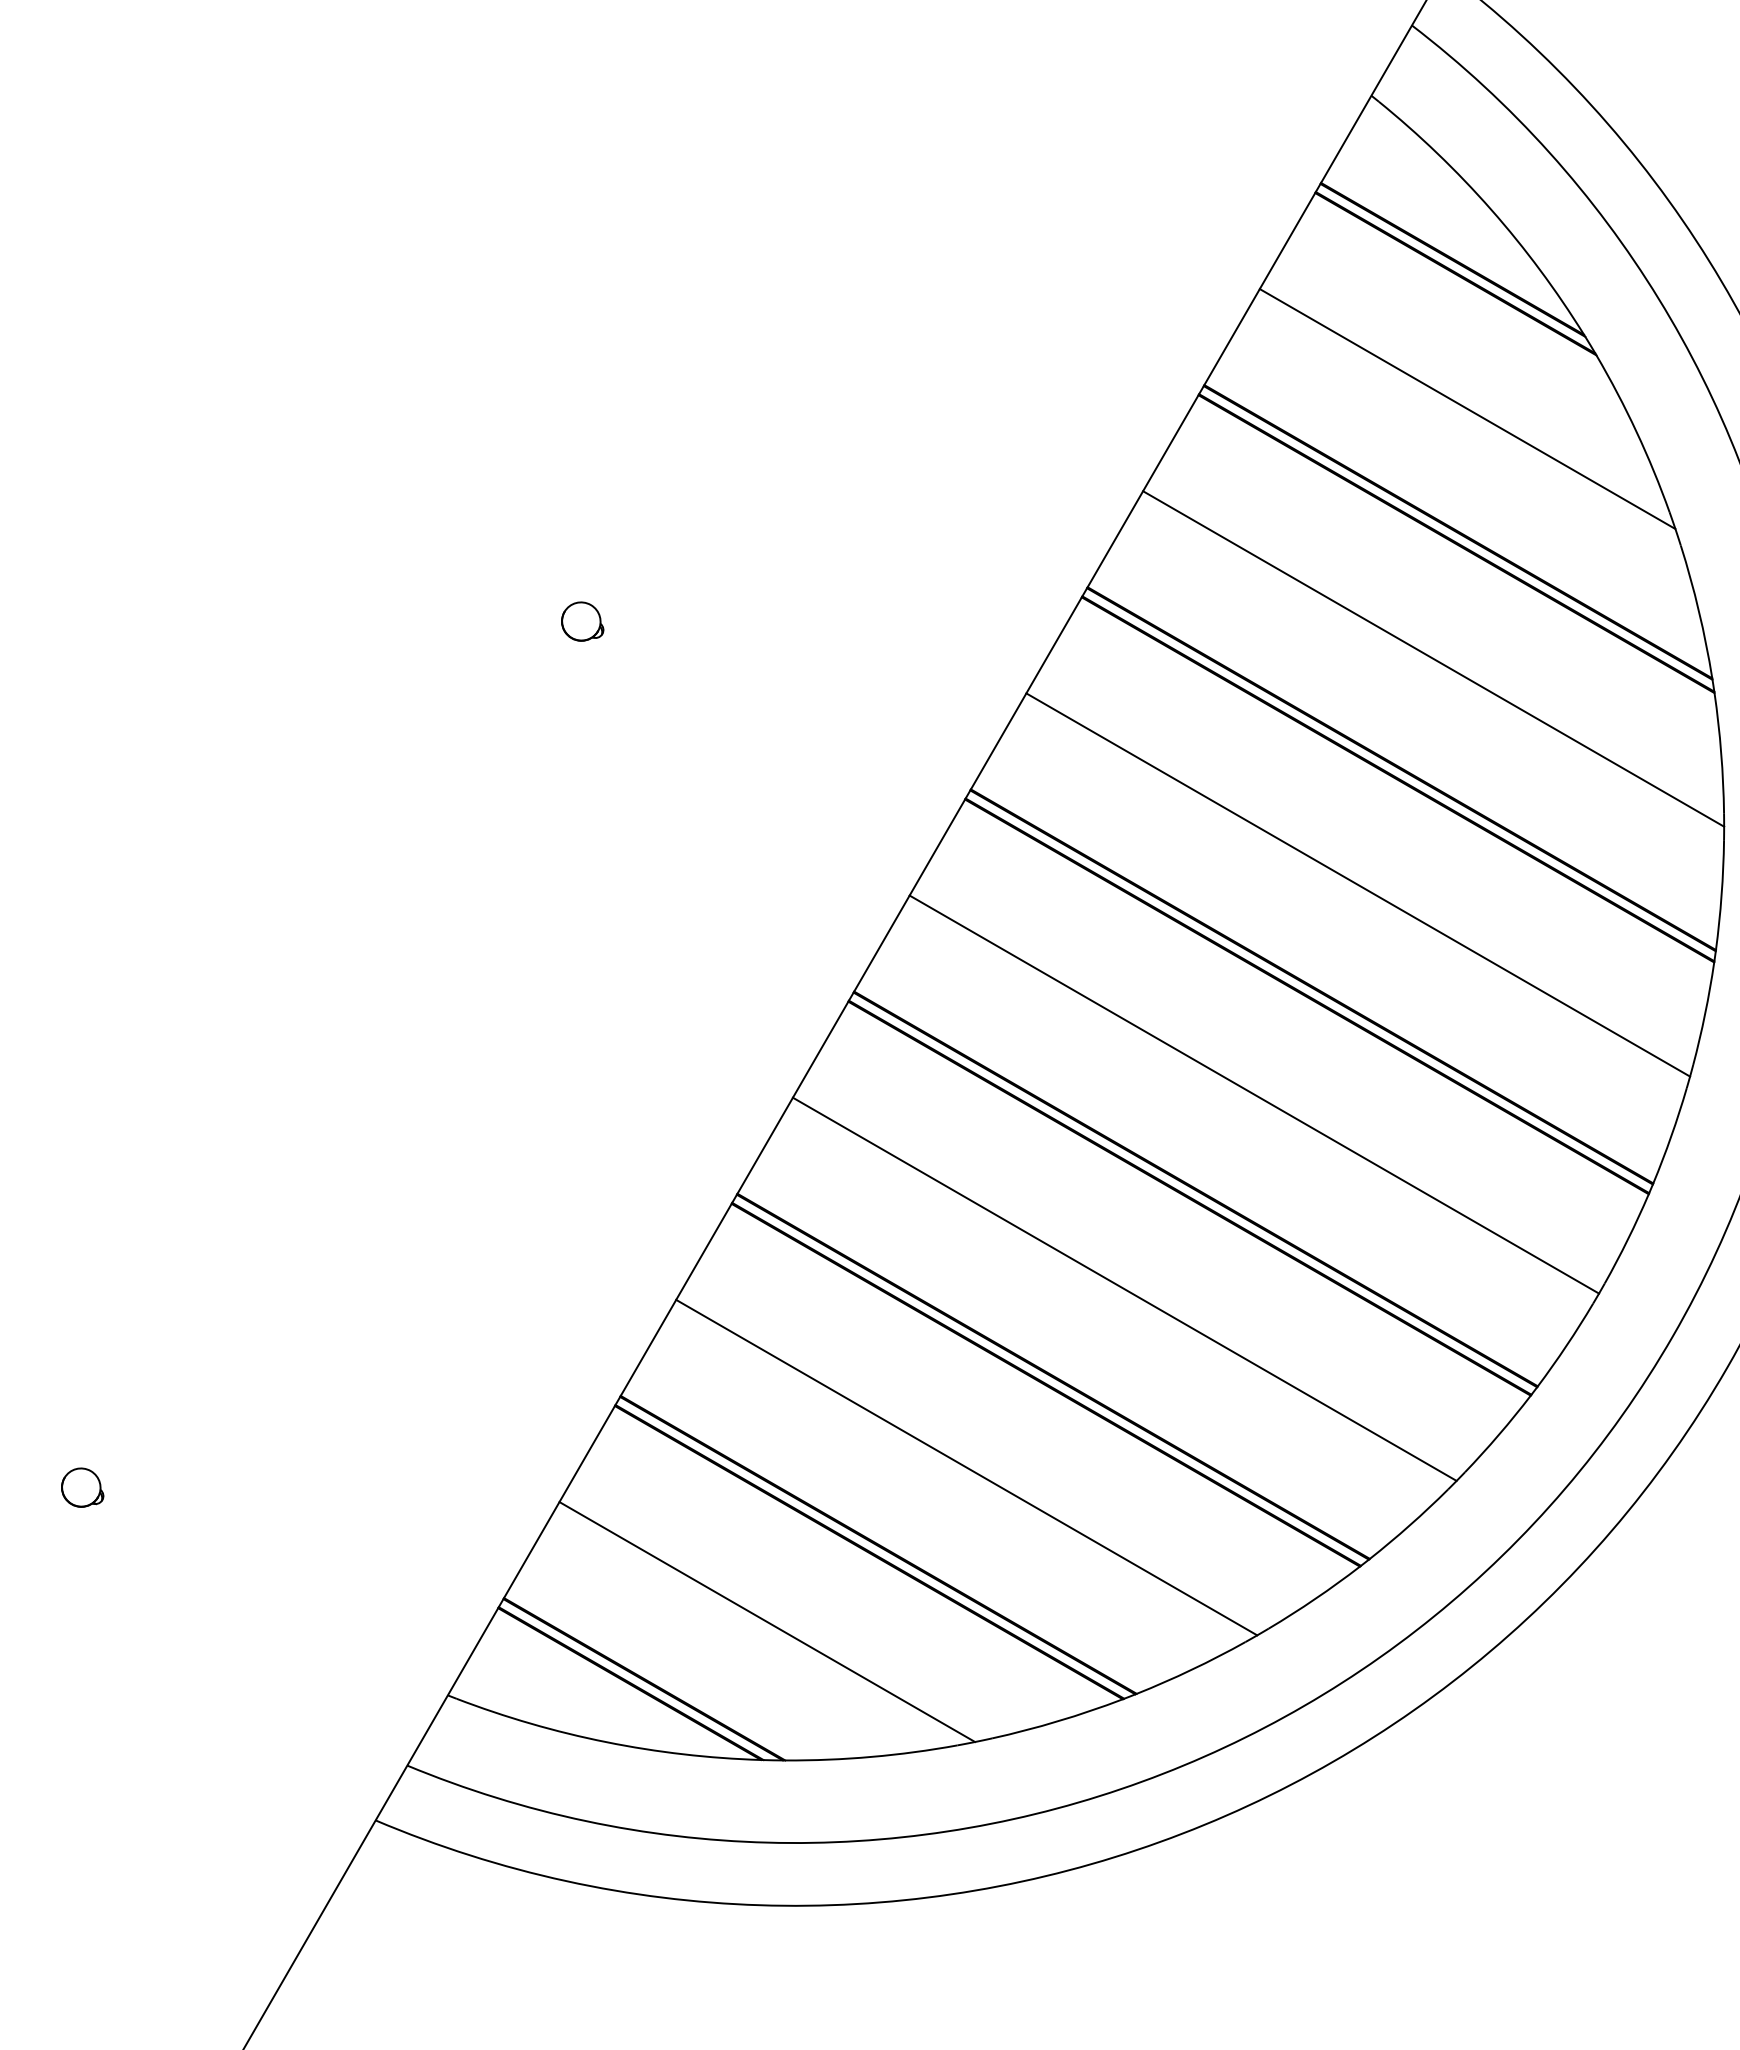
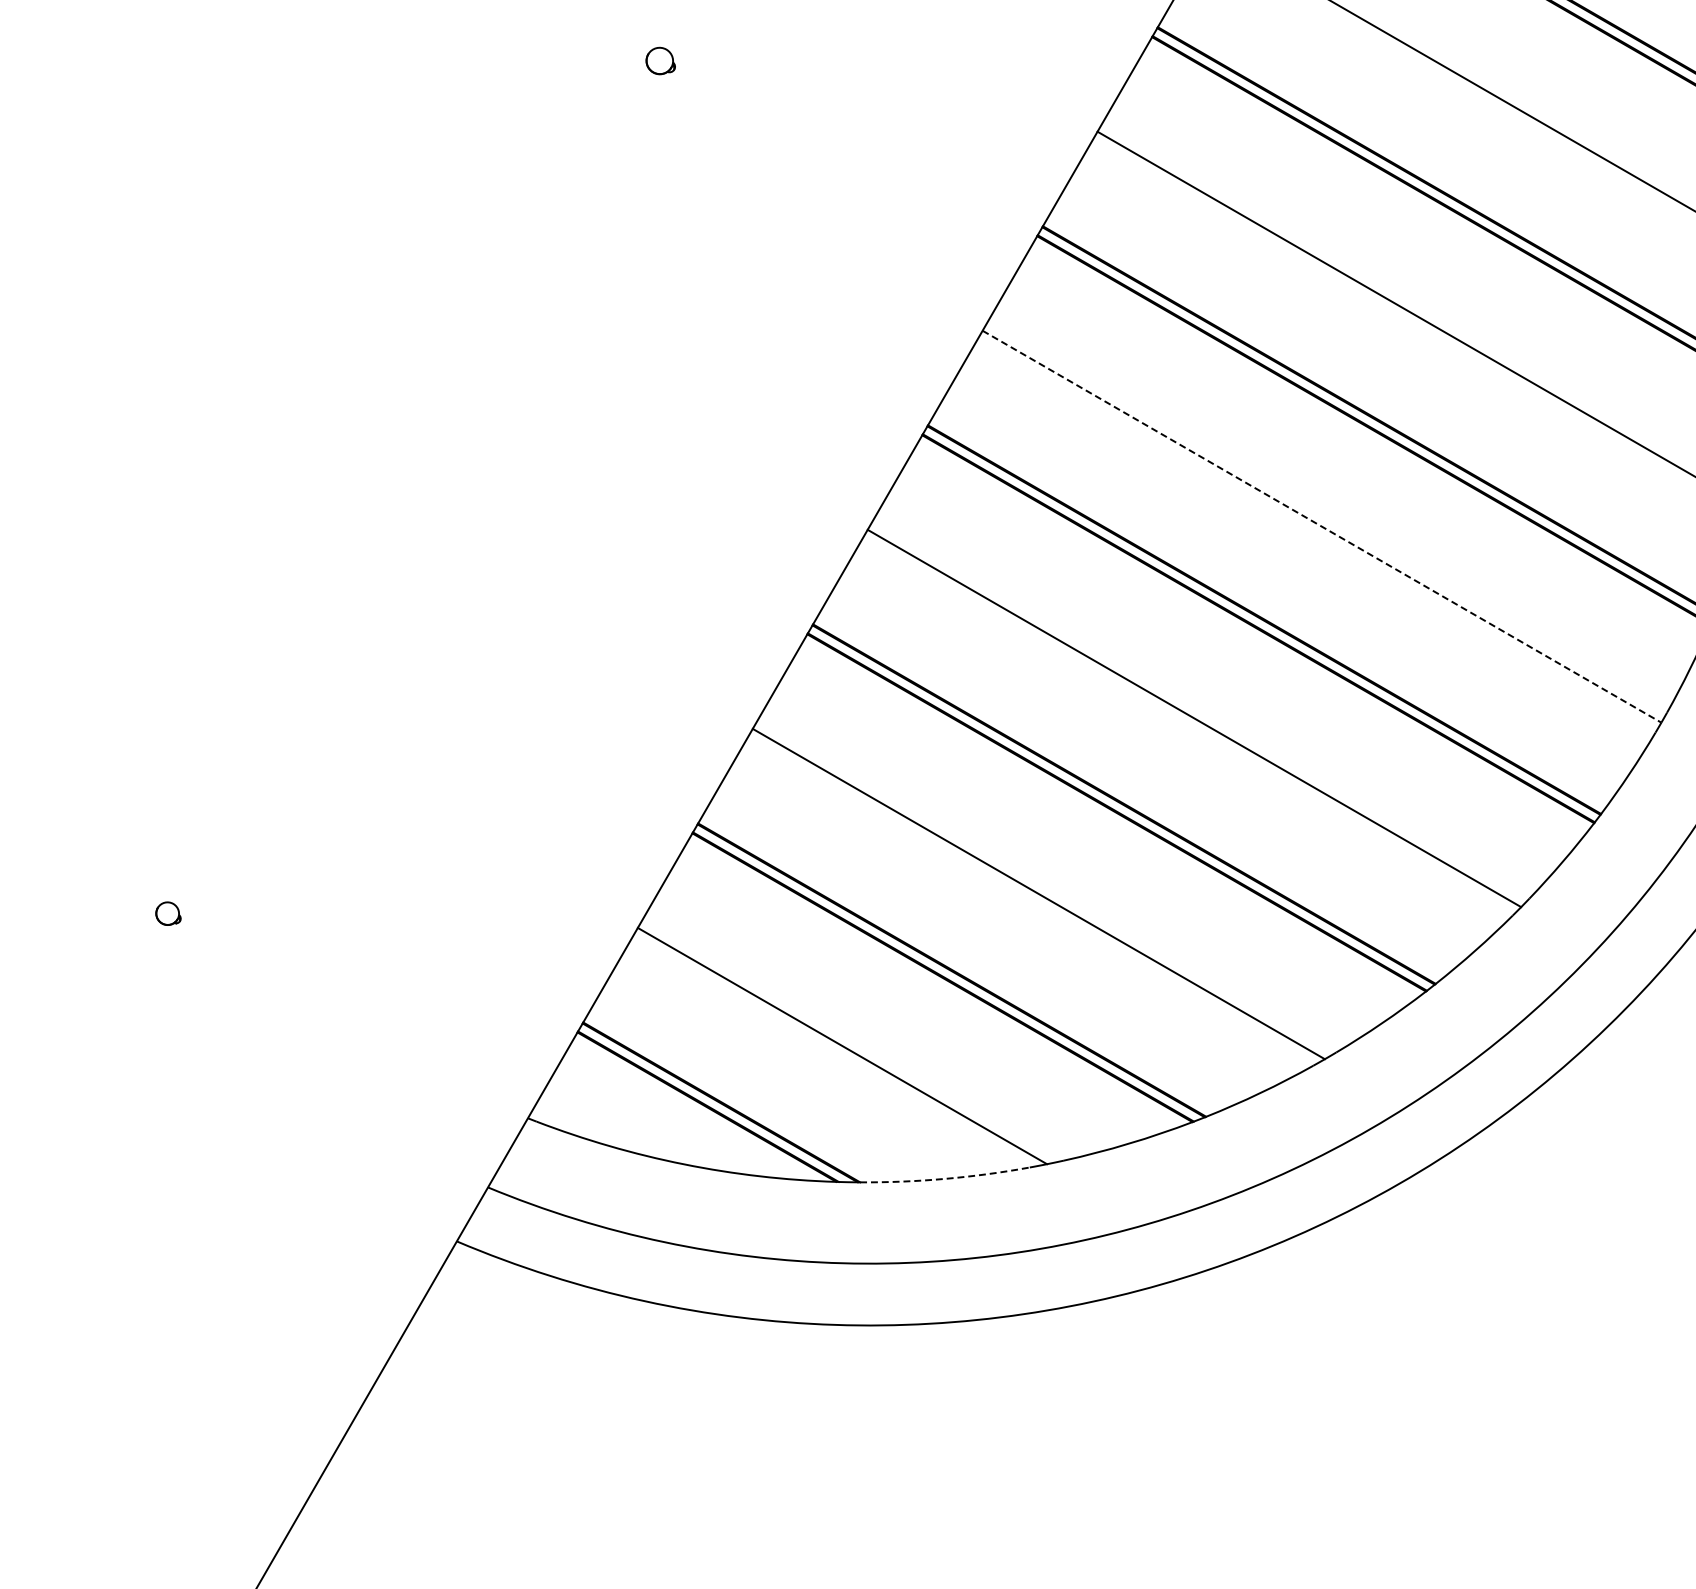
part: (582, 621) -> (660, 60), size x0.7
line: (1254, 1094) -> (1322, 526), solid -> dashed
part: (82, 1487) -> (168, 913), size x0.6
arc: (871, 1756) -> (945, 1178), solid -> dashed

